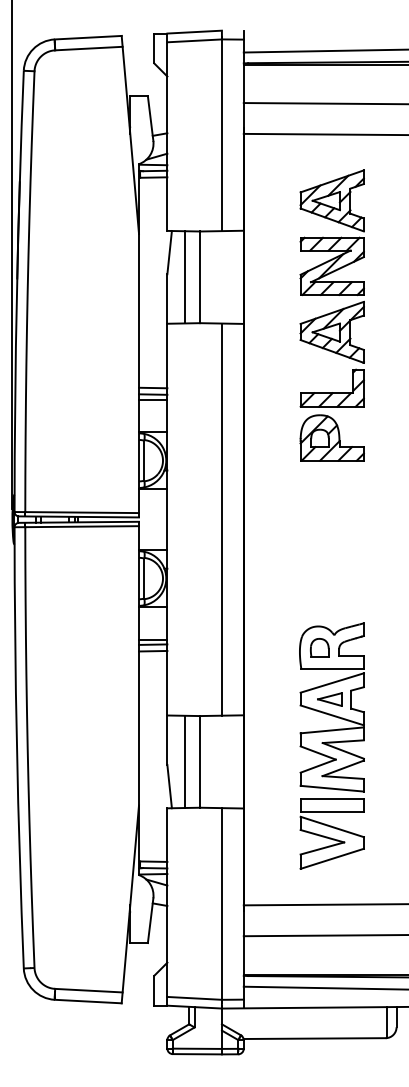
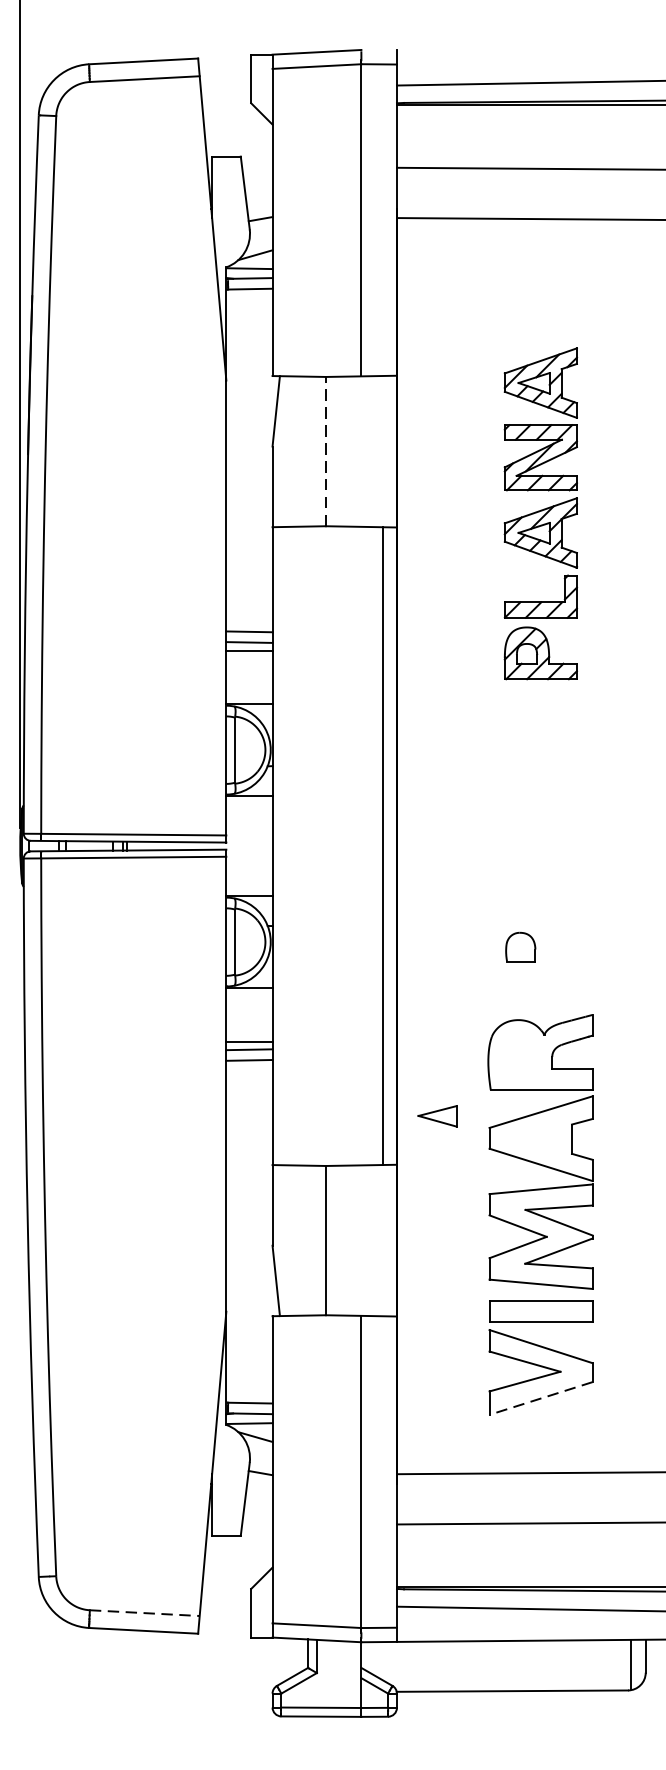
line: (184, 277) -> (300, 451), removed
line: (200, 277) -> (326, 451), solid -> dashed
part: (331, 315) -> (539, 513), size x0.7
line: (221, 519) -> (381, 845), moved
part: (319, 647) -> (520, 946), moved
part: (329, 699) -> (437, 1116), moved
line: (184, 761) -> (300, 1239), removed
line: (331, 858) -> (539, 1397), solid -> dashed
line: (88, 990) -> (144, 1612), solid -> dashed

